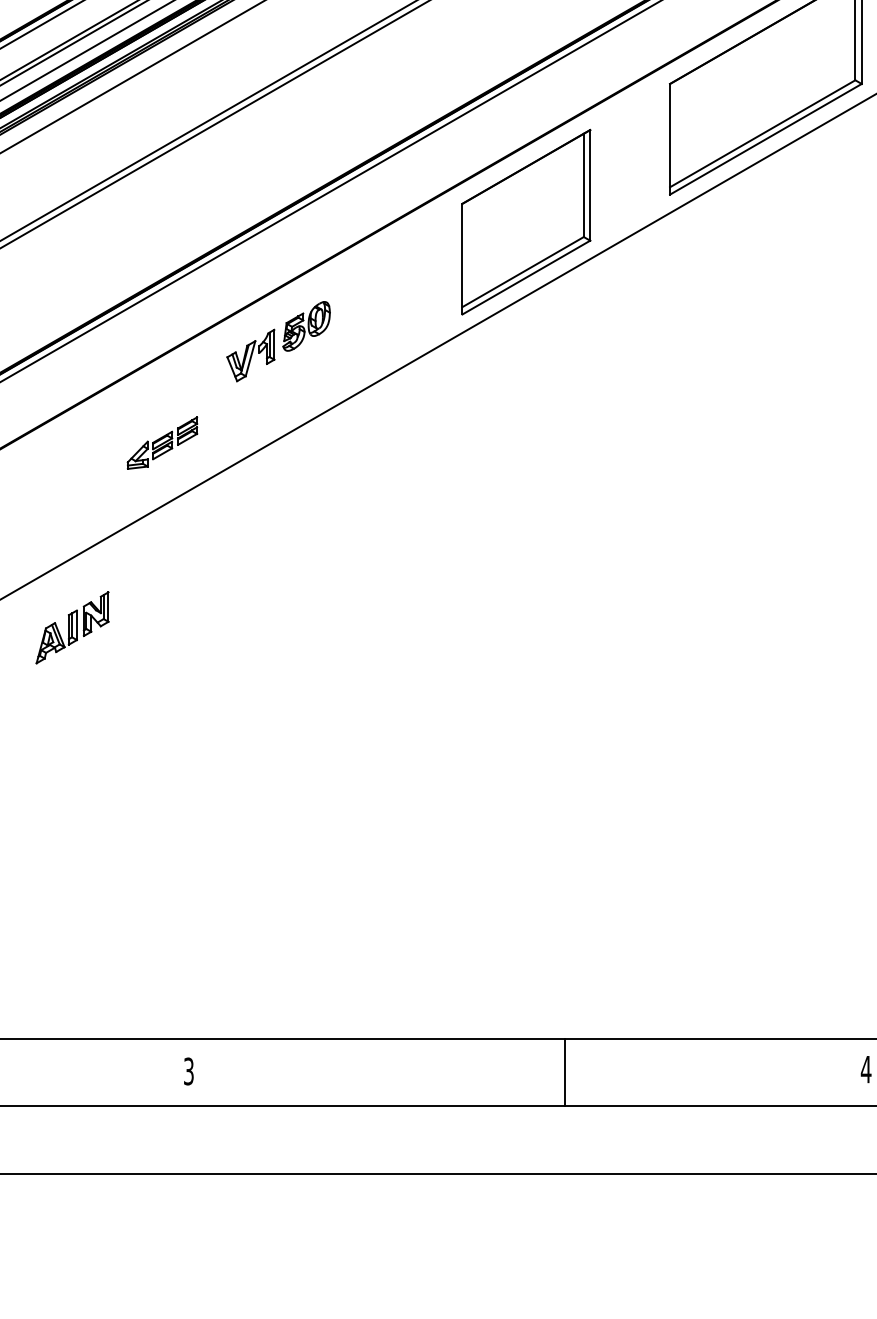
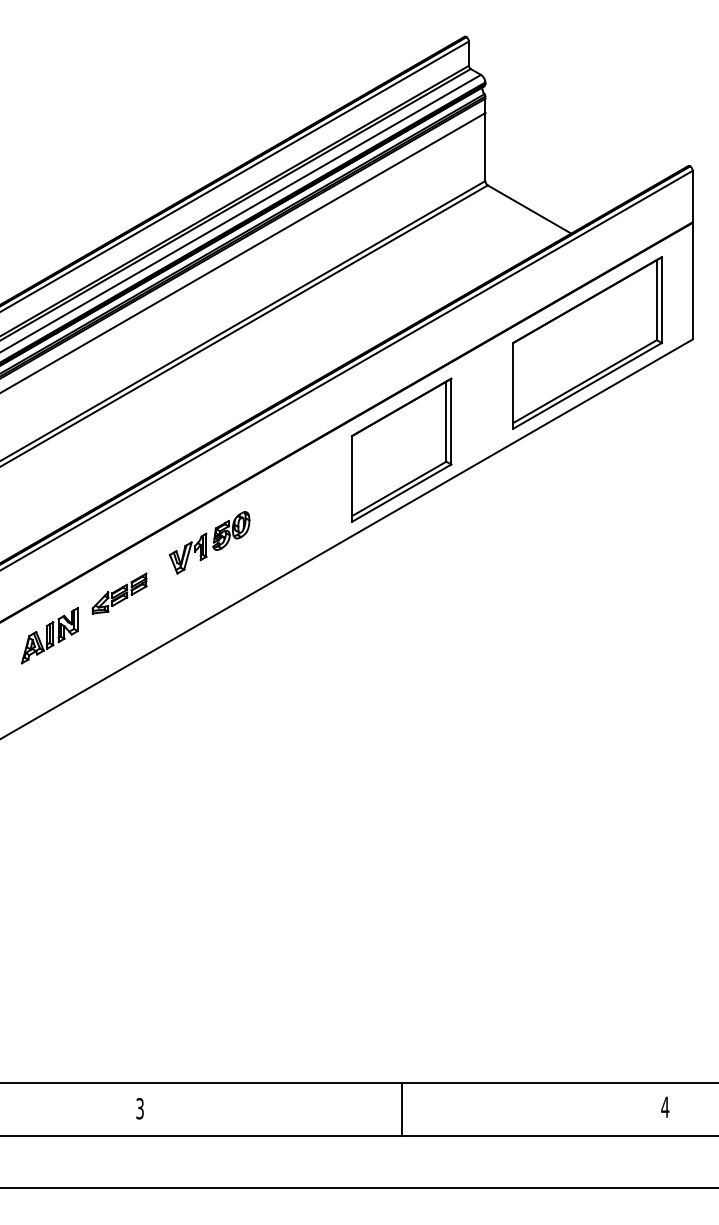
part: (162, 443) -> (119, 593), moved
part: (72, 627) -> (49, 635), moved
line: (564, 1072) -> (402, 1109), moved

